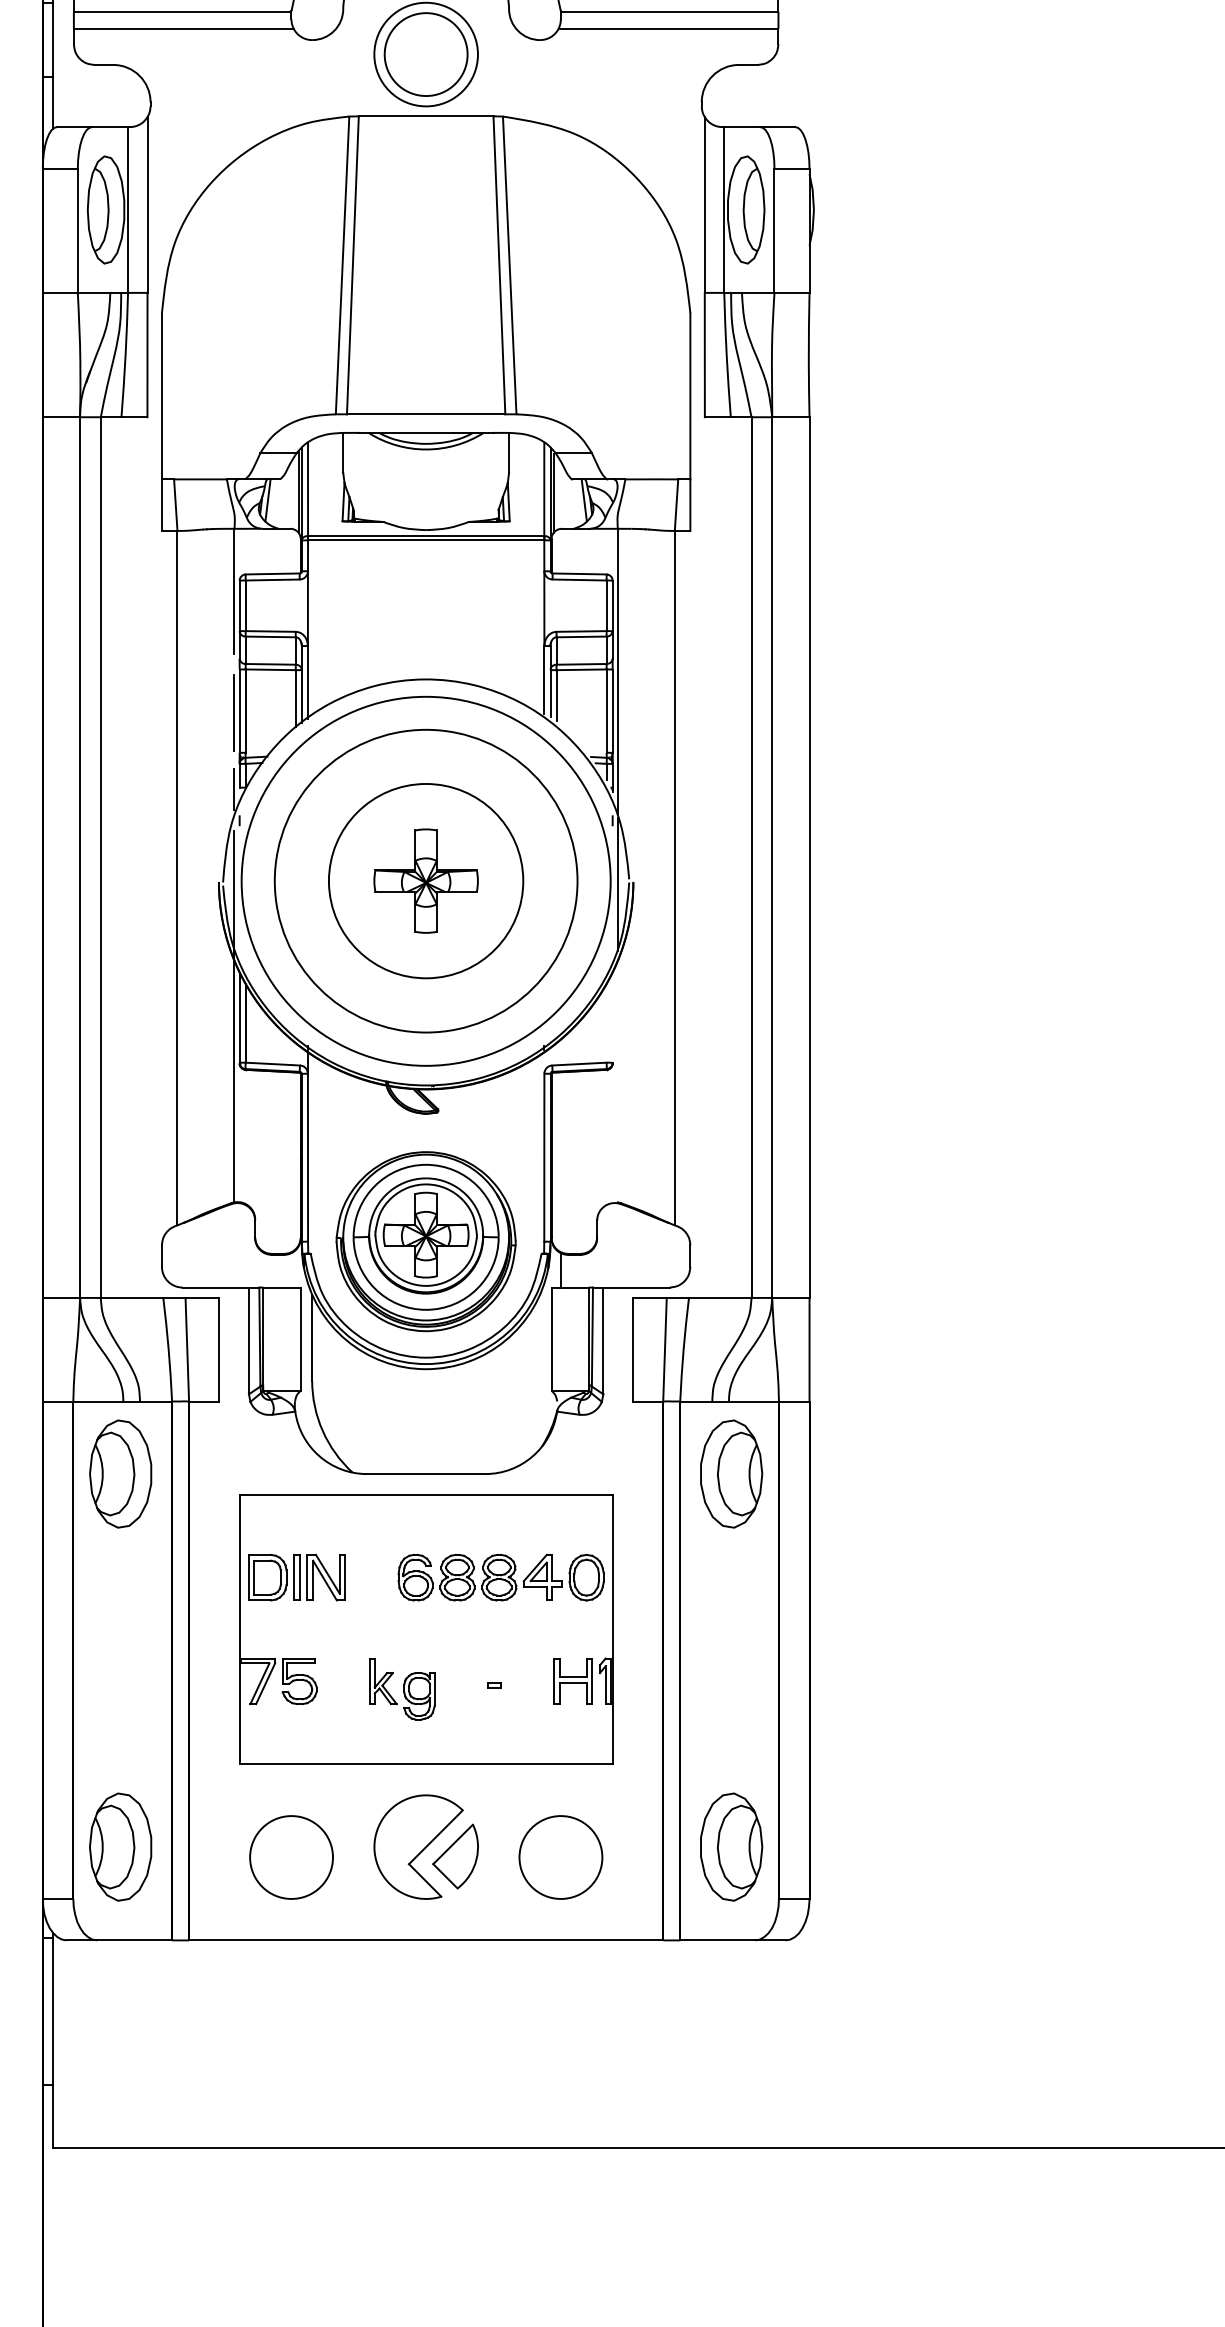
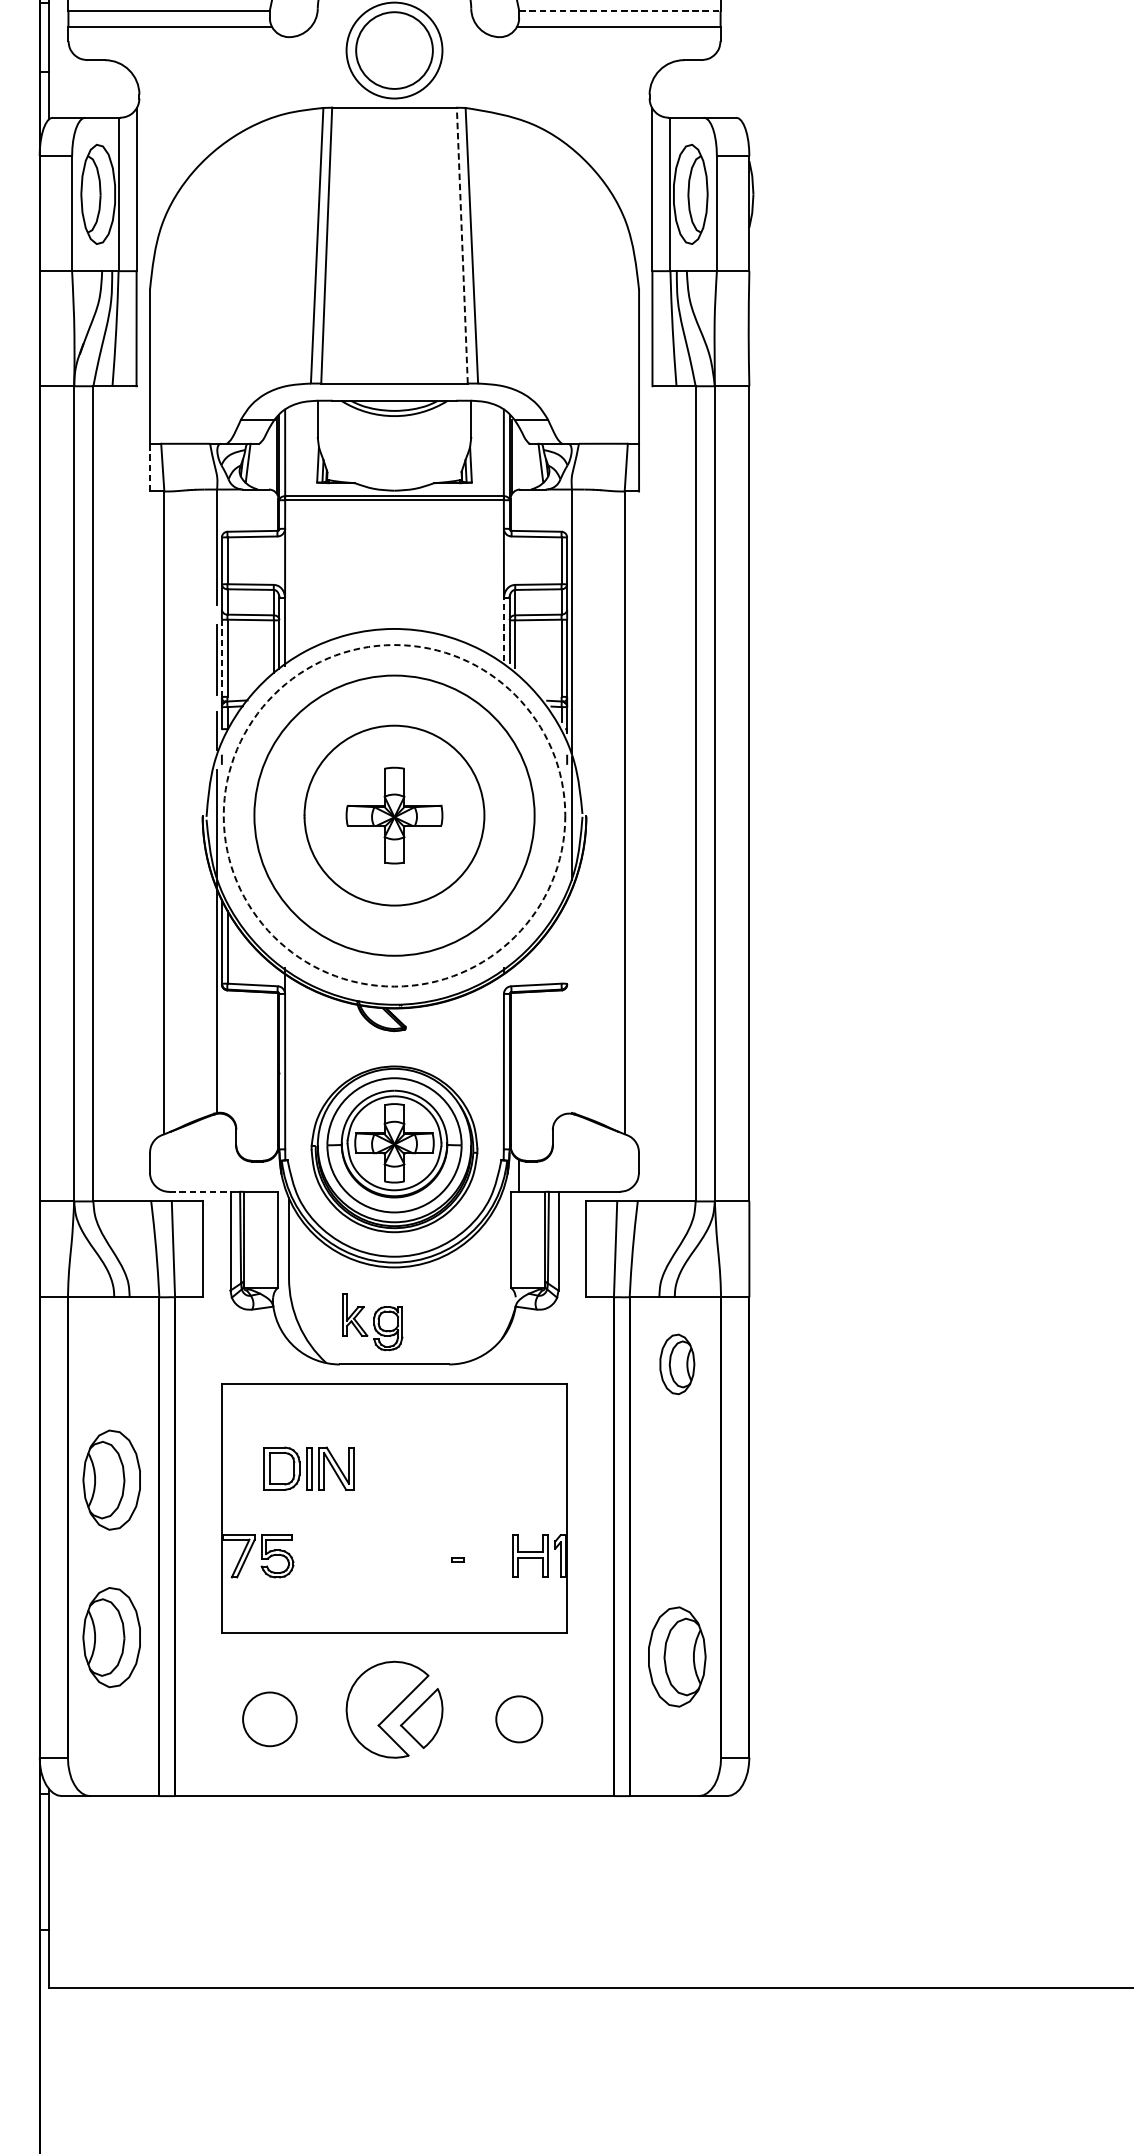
line: (669, 11) -> (619, 10), solid -> dashed
line: (499, 264) -> (462, 244), solid -> dashed
line: (161, 505) -> (149, 467), solid -> dashed
line: (544, 679) -> (504, 629), solid -> dashed
line: (239, 711) -> (221, 658), solid -> dashed
circle: (425, 880) -> (393, 815), solid -> dashed
line: (216, 1287) -> (200, 1191), solid -> dashed
part: (120, 1473) -> (111, 1479), moved
part: (731, 1473) -> (677, 1363), size x0.6
part: (296, 1577) -> (308, 1468), moved
part: (500, 1577) -> (463, 1460), removed
part: (402, 1689) -> (372, 1322), moved
part: (120, 1846) -> (111, 1636), moved
part: (731, 1846) -> (677, 1656), moved
circle: (291, 1857) -> (269, 1719), size x0.7
circle: (560, 1857) -> (518, 1719), size x0.6

